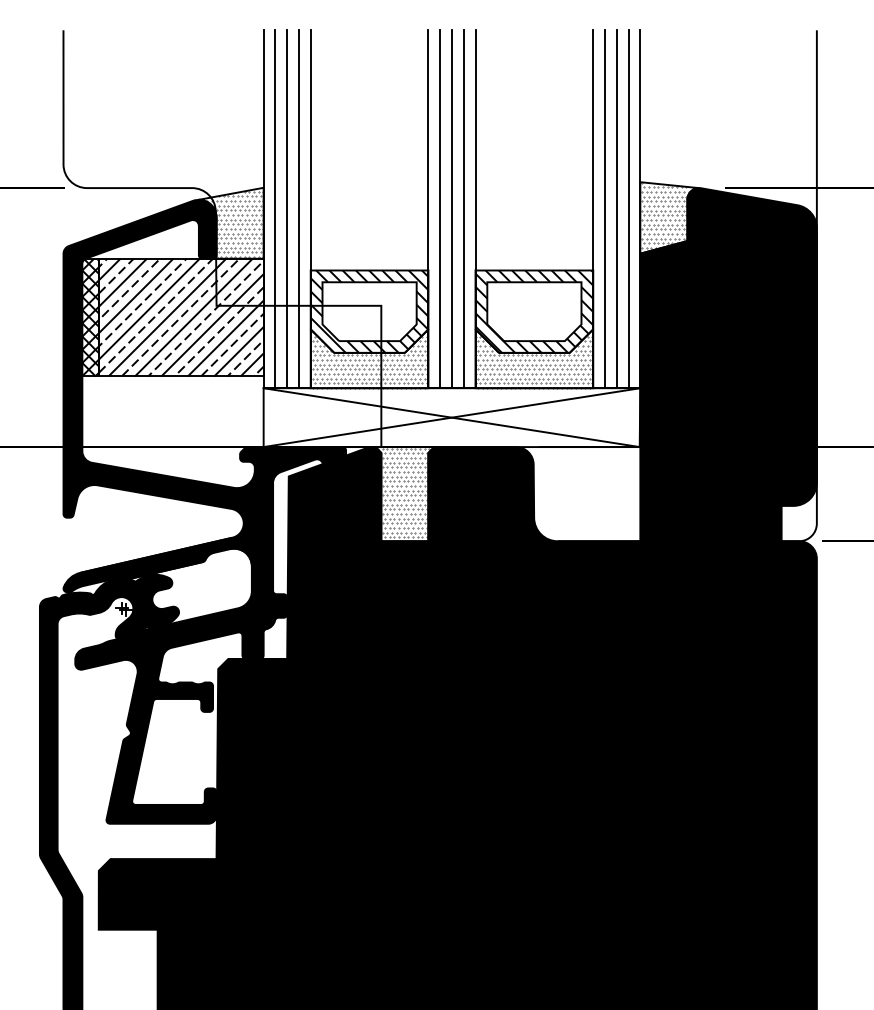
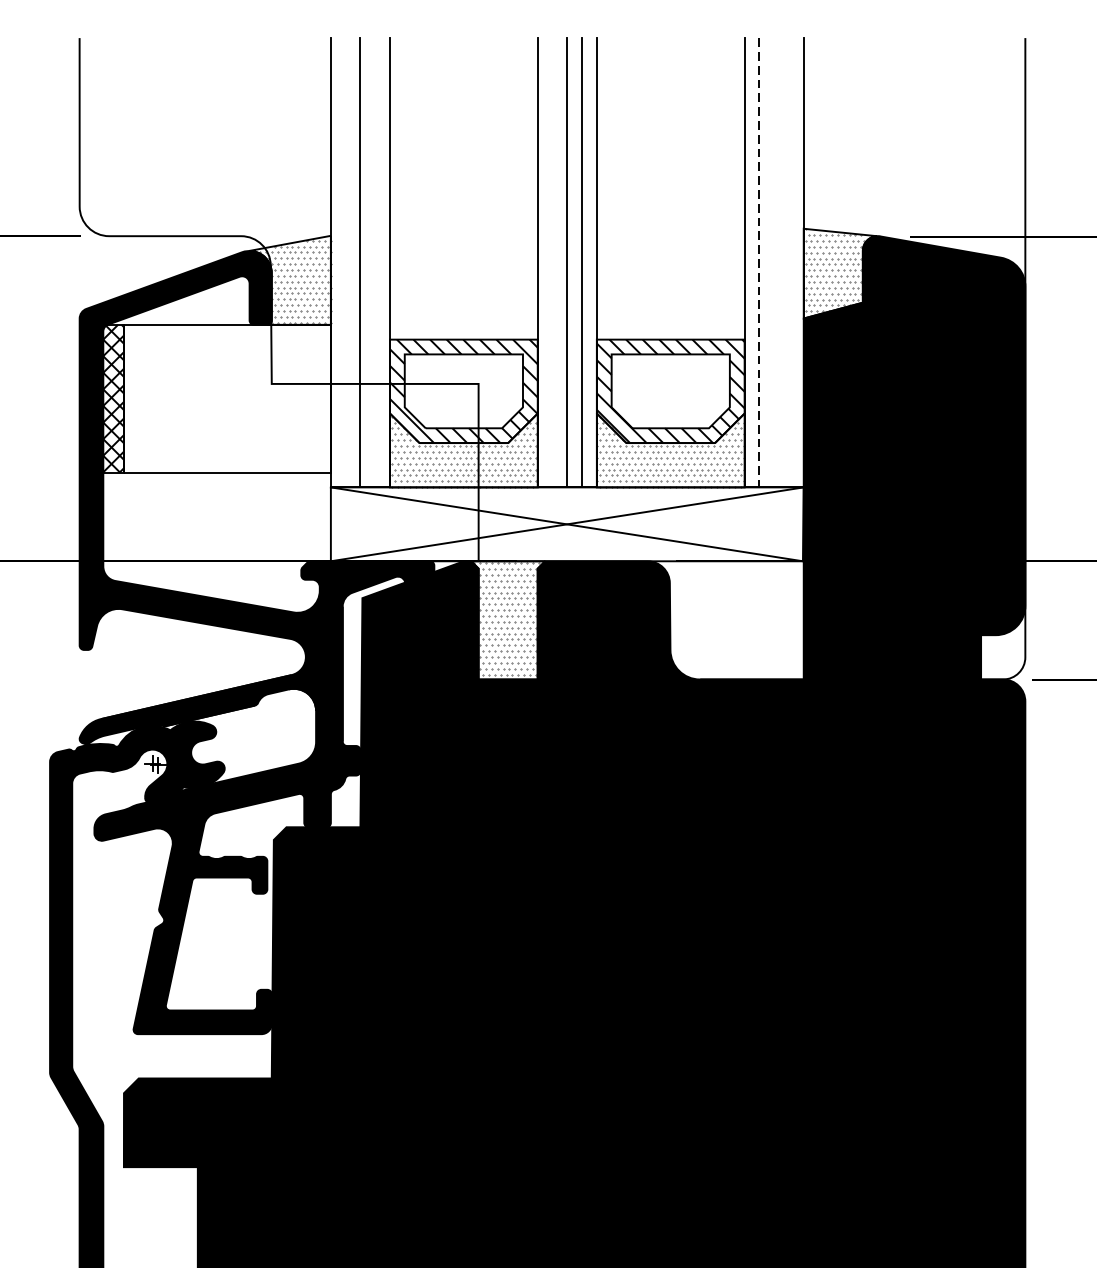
line: (275, 209) -> (345, 263), removed
line: (298, 209) -> (374, 263), removed
line: (440, 209) -> (552, 263), removed
line: (605, 209) -> (760, 263), solid -> dashed
line: (616, 209) -> (773, 263), removed
line: (628, 209) -> (788, 263), removed
hatch: (180, 317) -> (226, 398), removed

